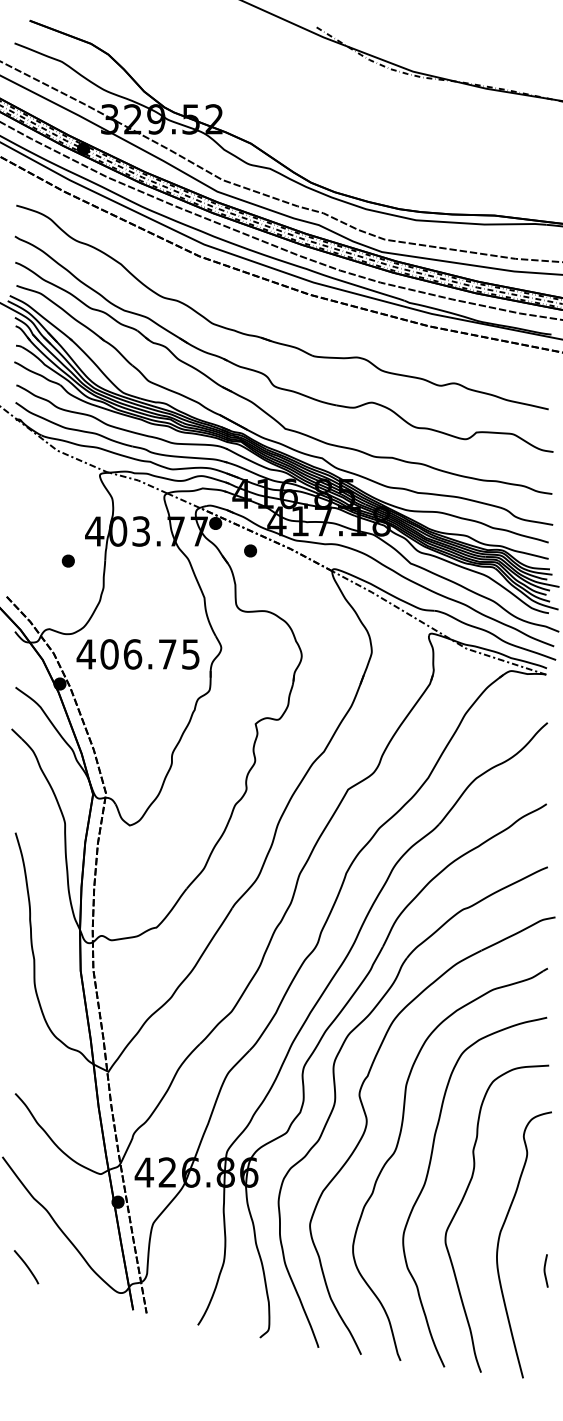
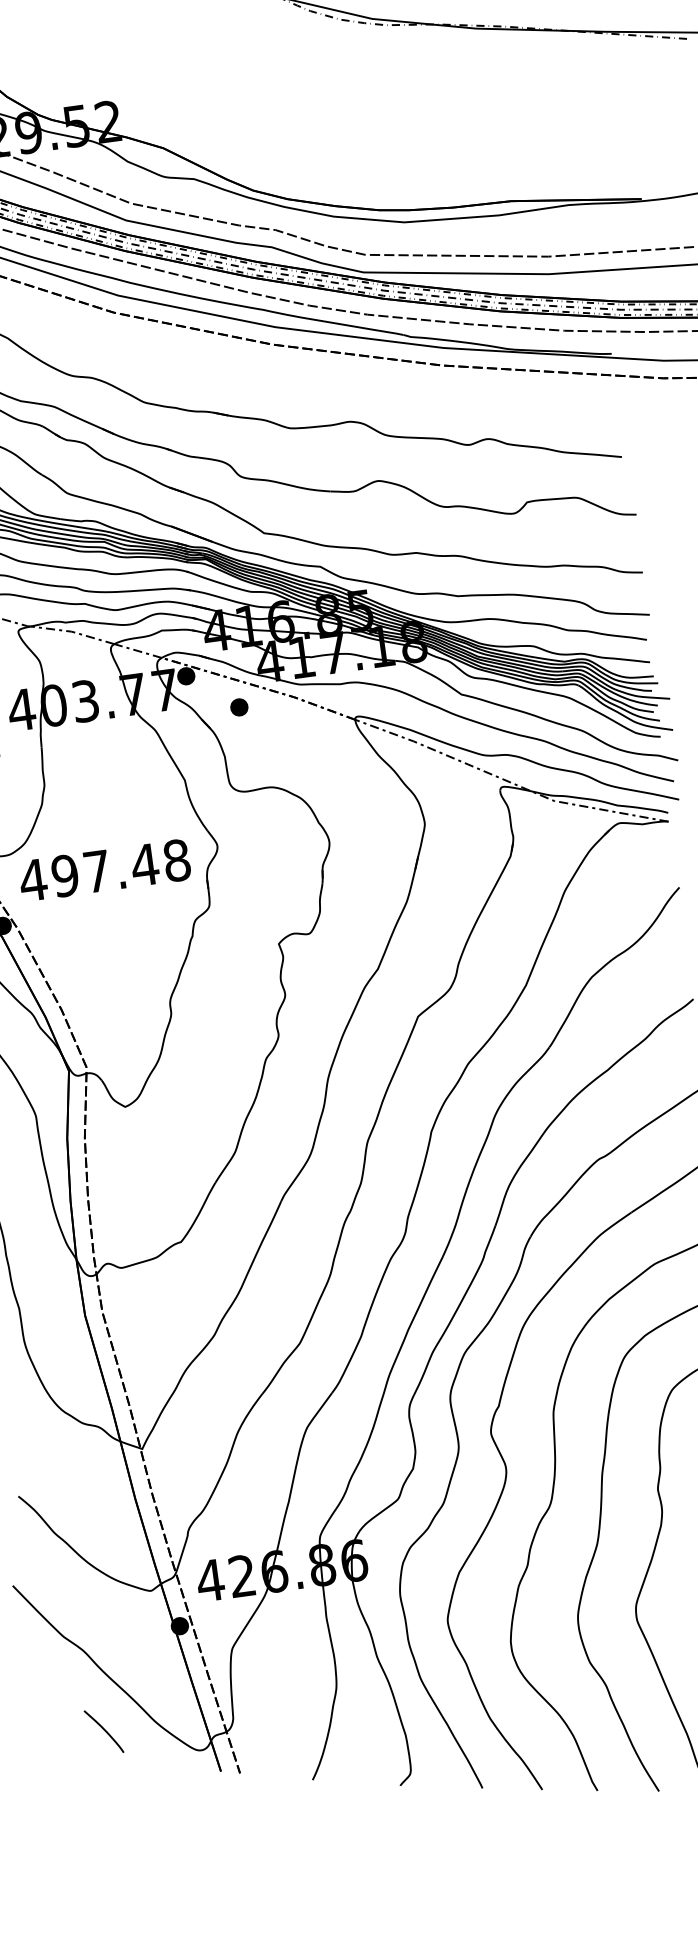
text: (150, 654) -> (121, 868), 406.75 -> 497.48
curve: (26, 1266) -> (103, 1730), moved

